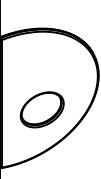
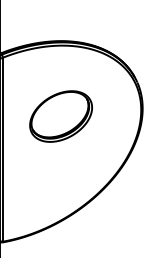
part: (41, 109) -> (60, 116), moved

